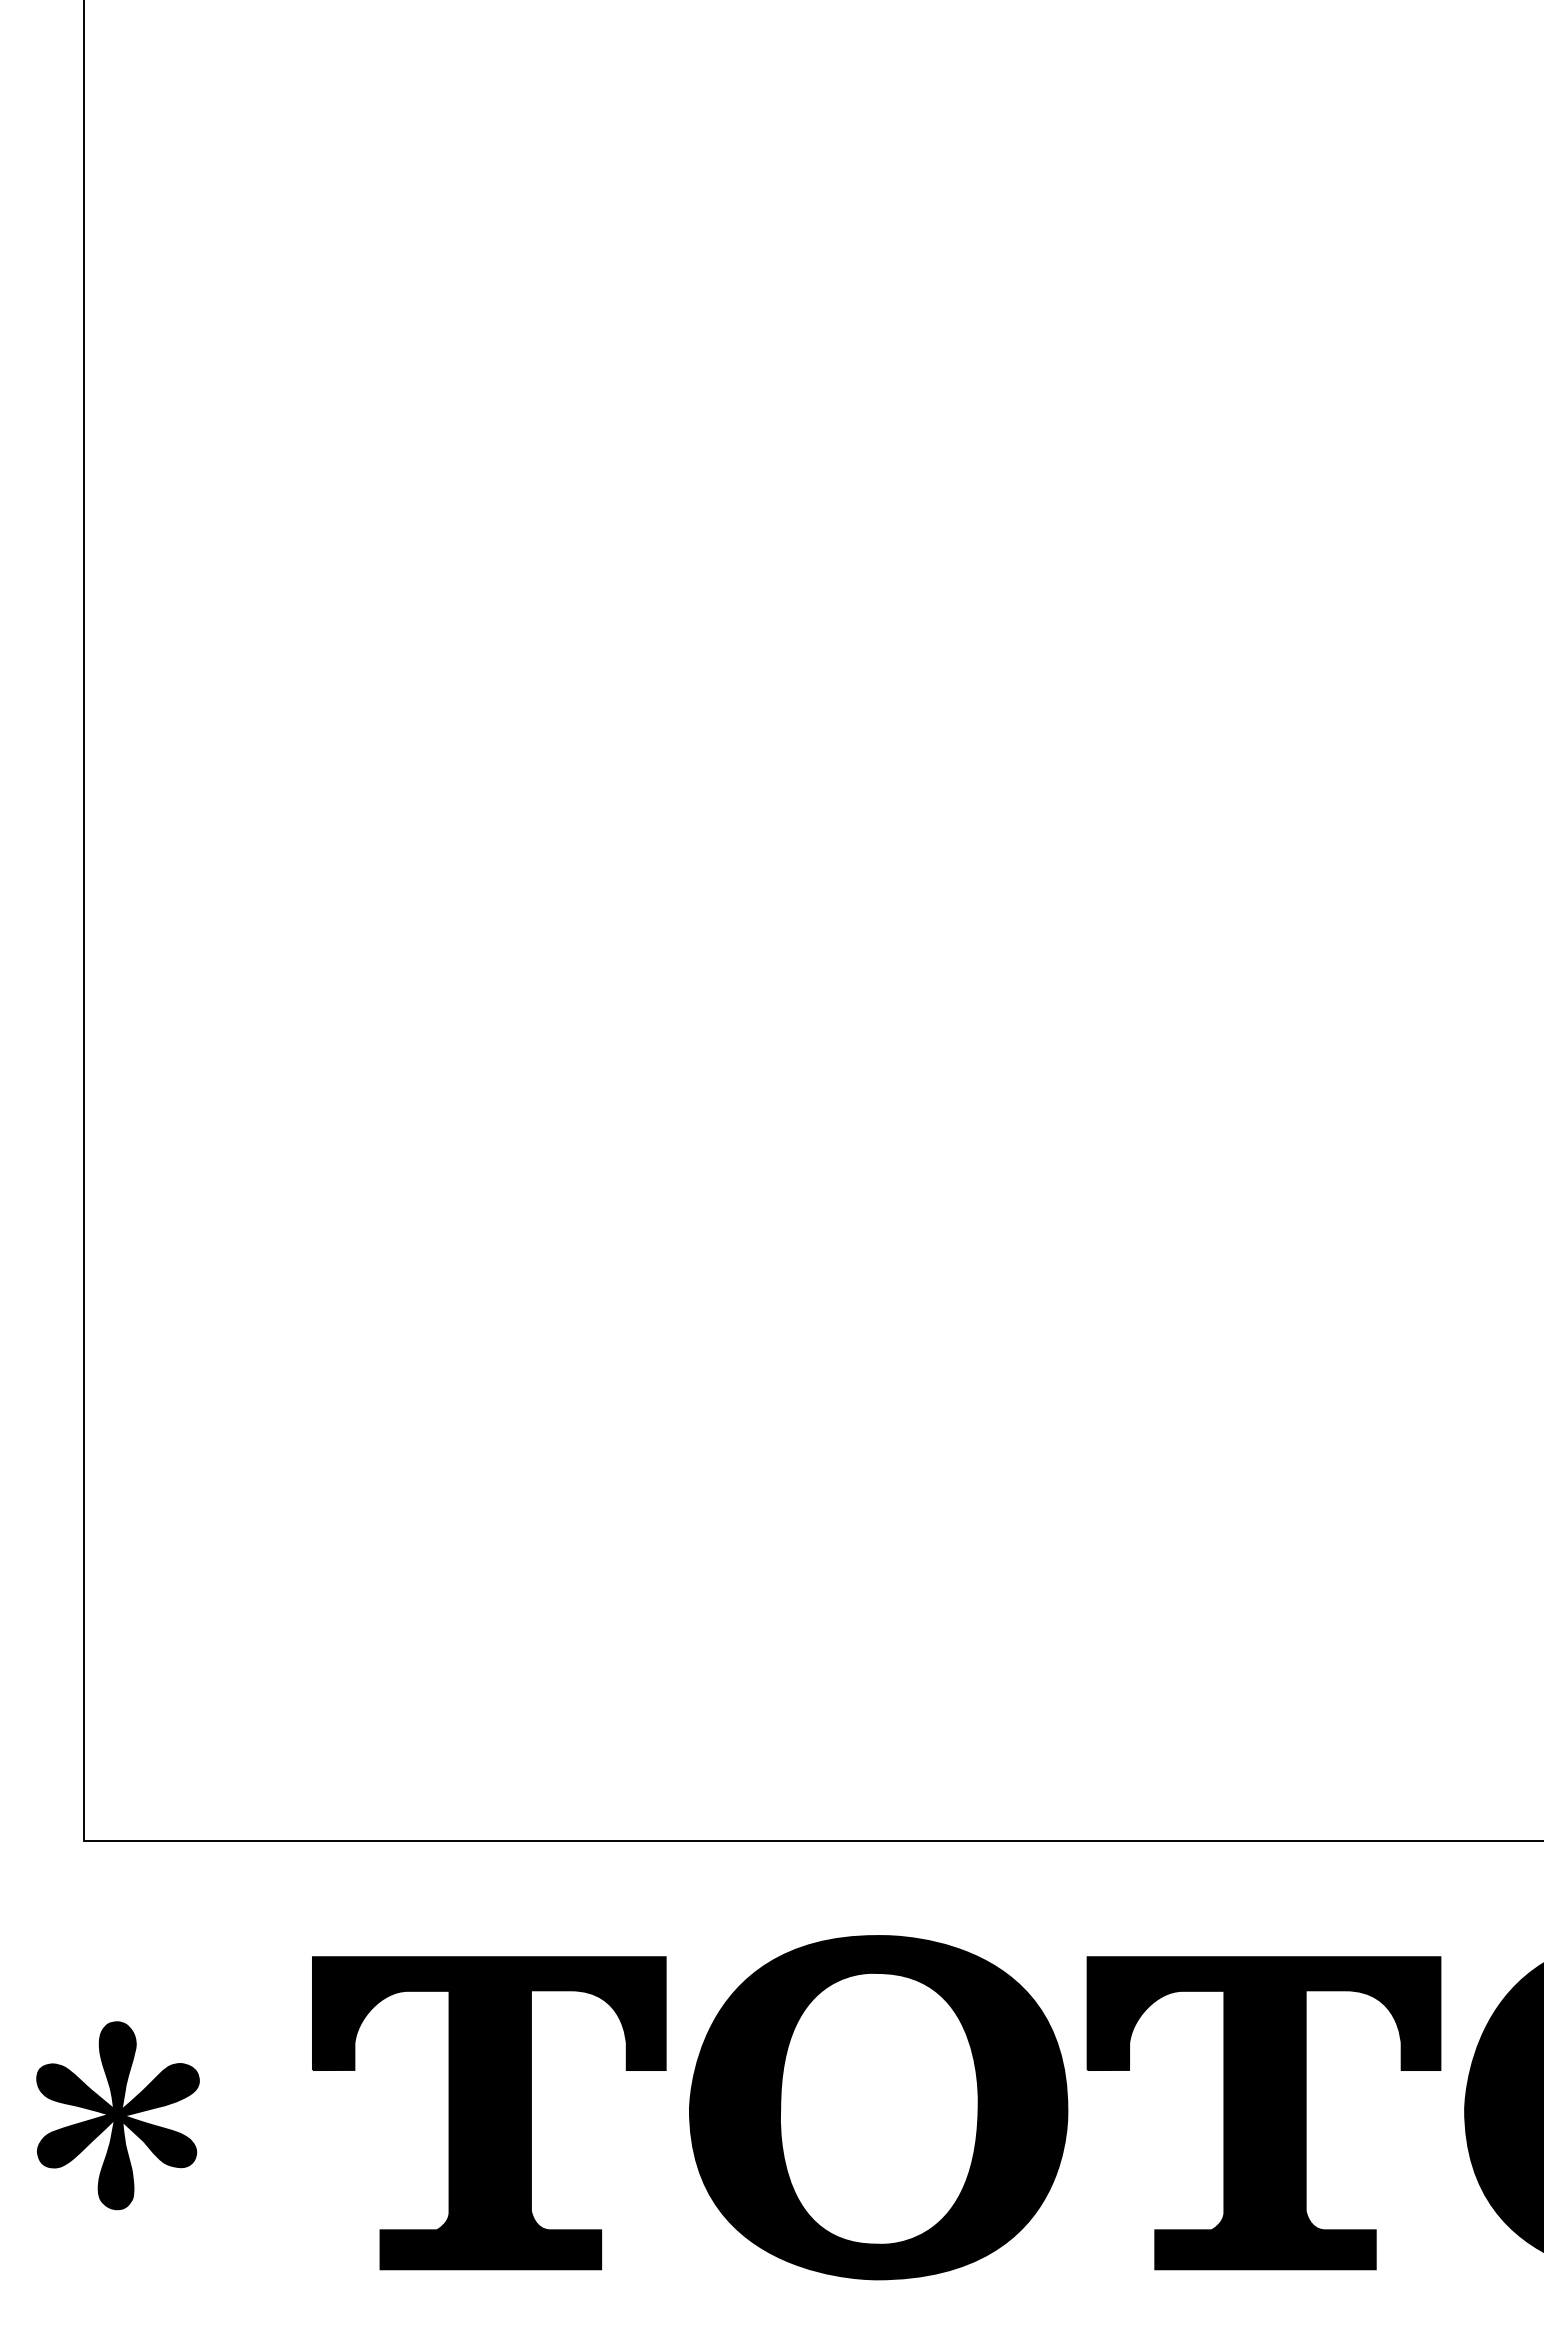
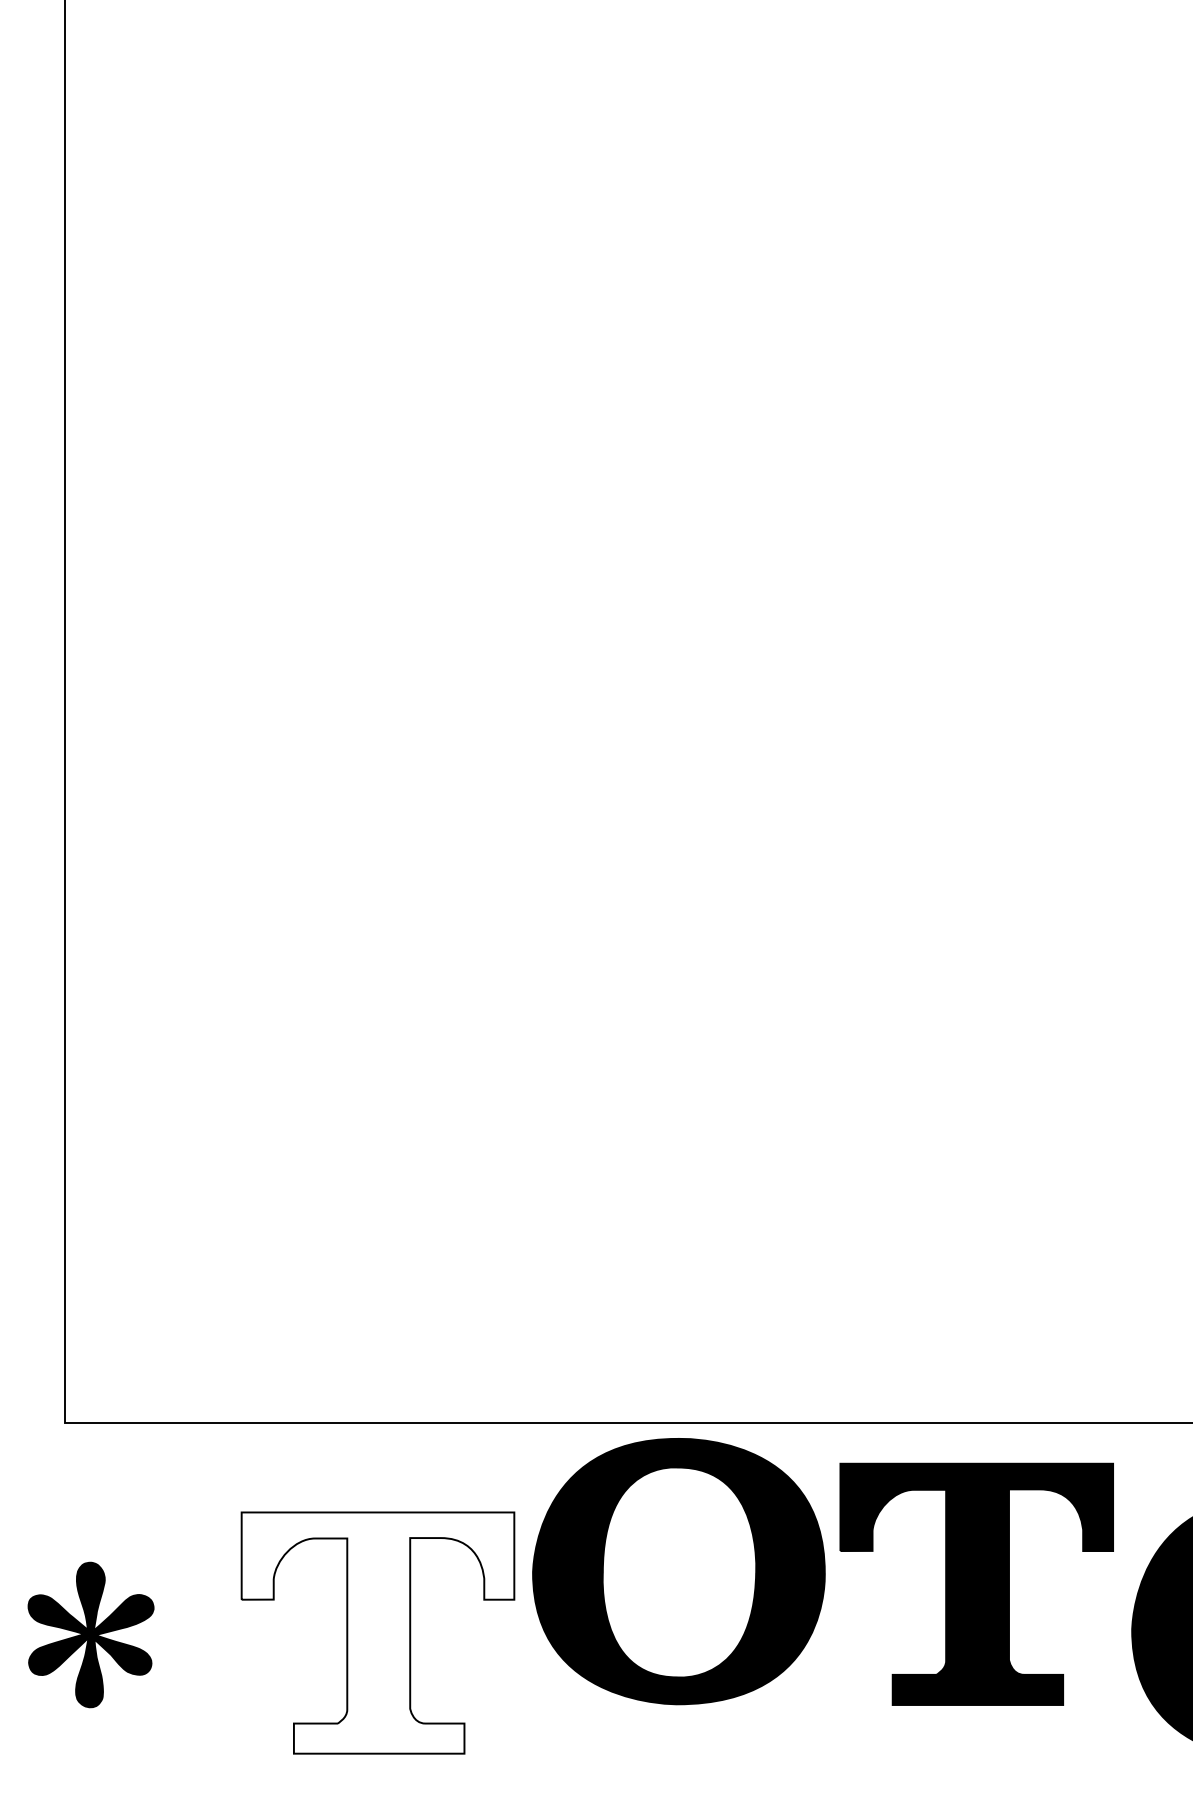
part: (878, 2107) -> (678, 1571), moved
fill: (488, 2113) -> (377, 1633), removed
part: (1263, 2113) -> (976, 1584), moved

